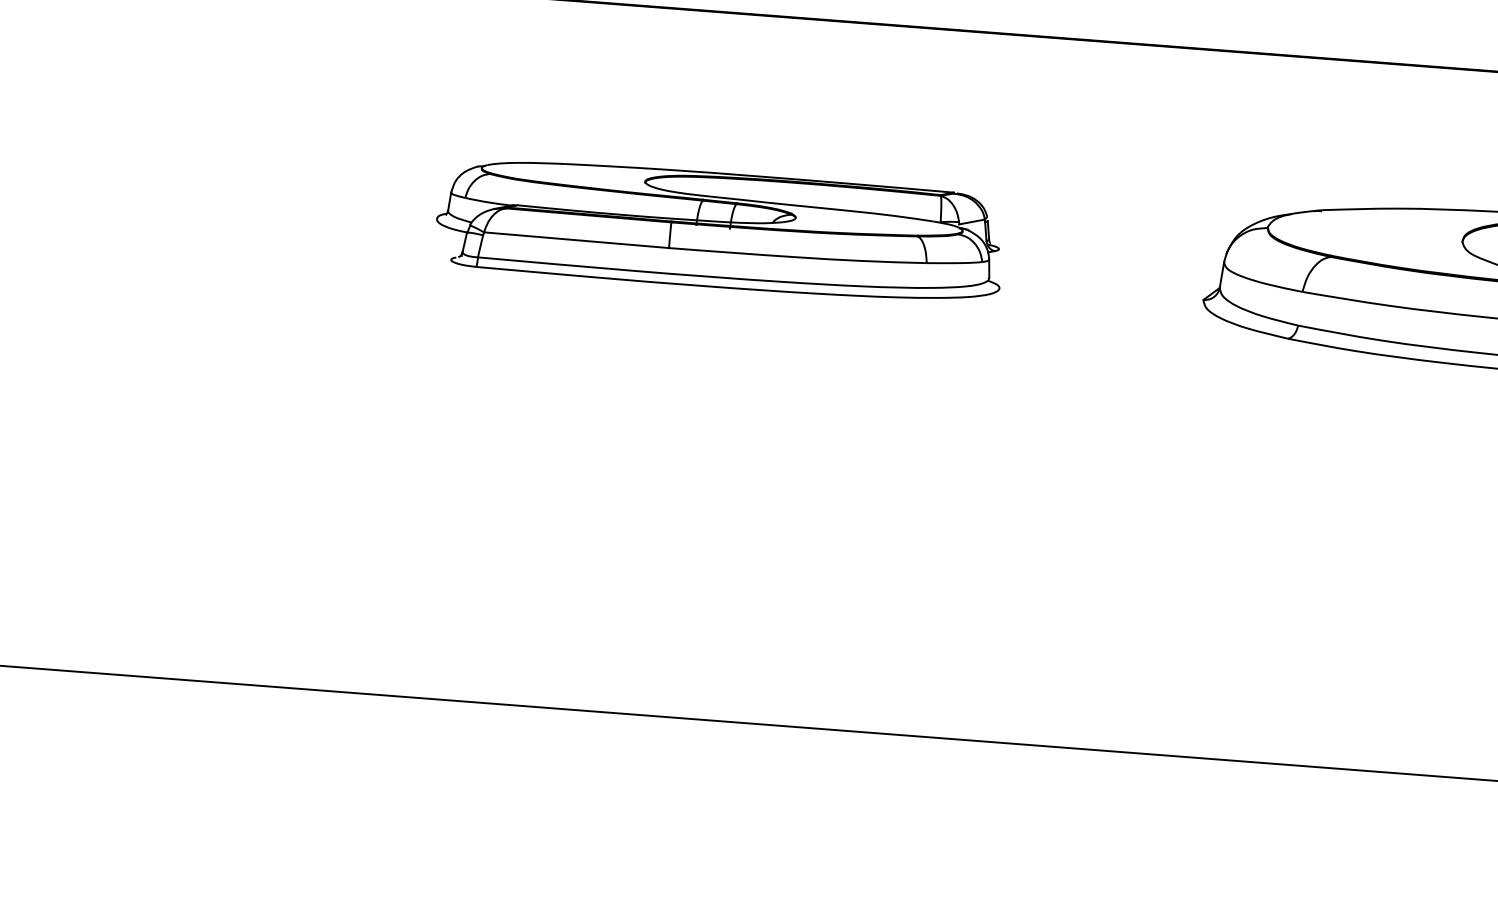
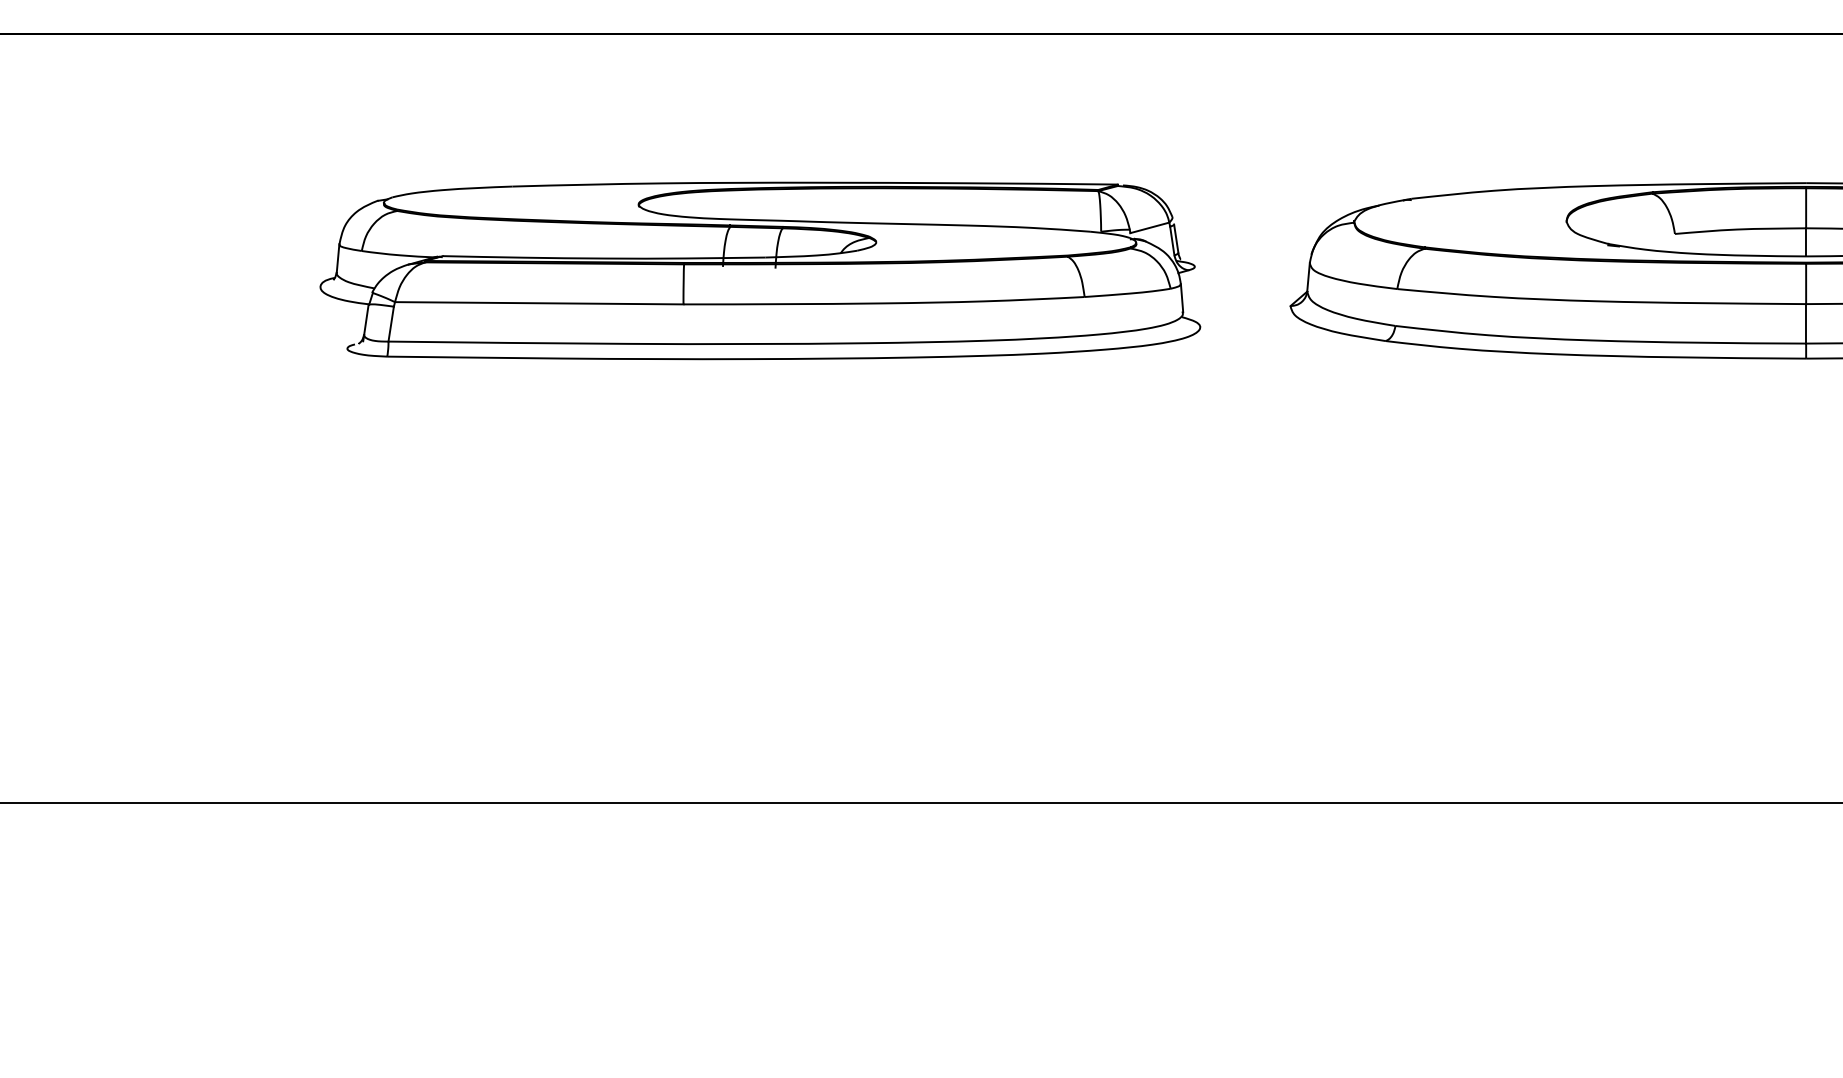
part: (720, 229) -> (760, 270), size x1.43

